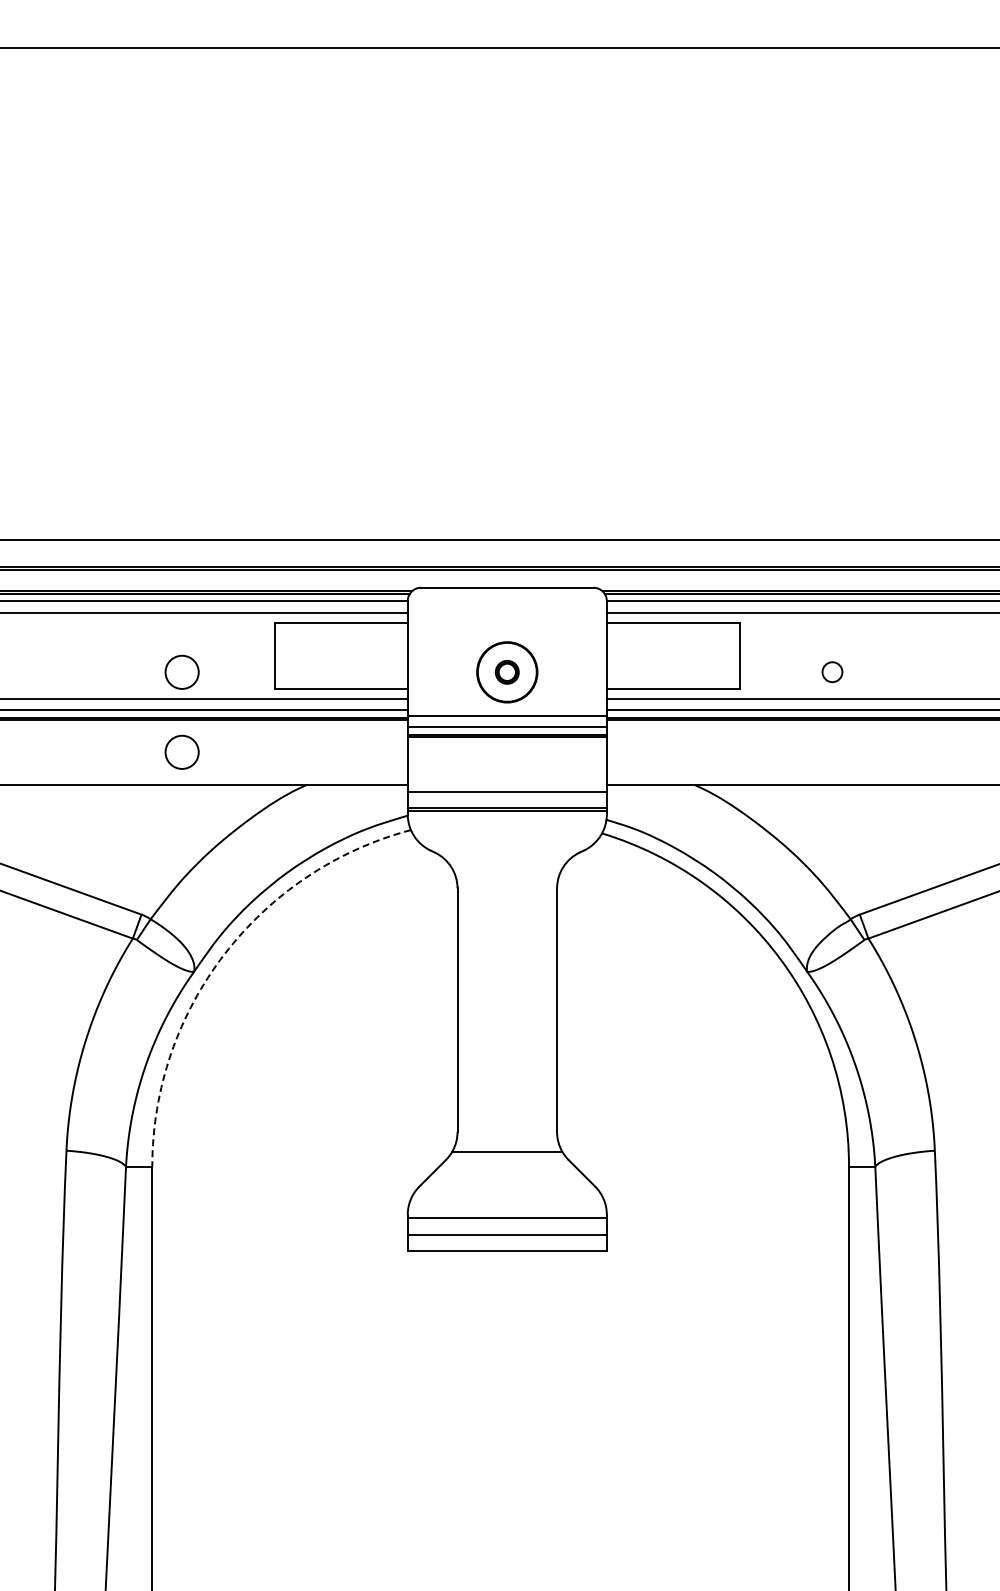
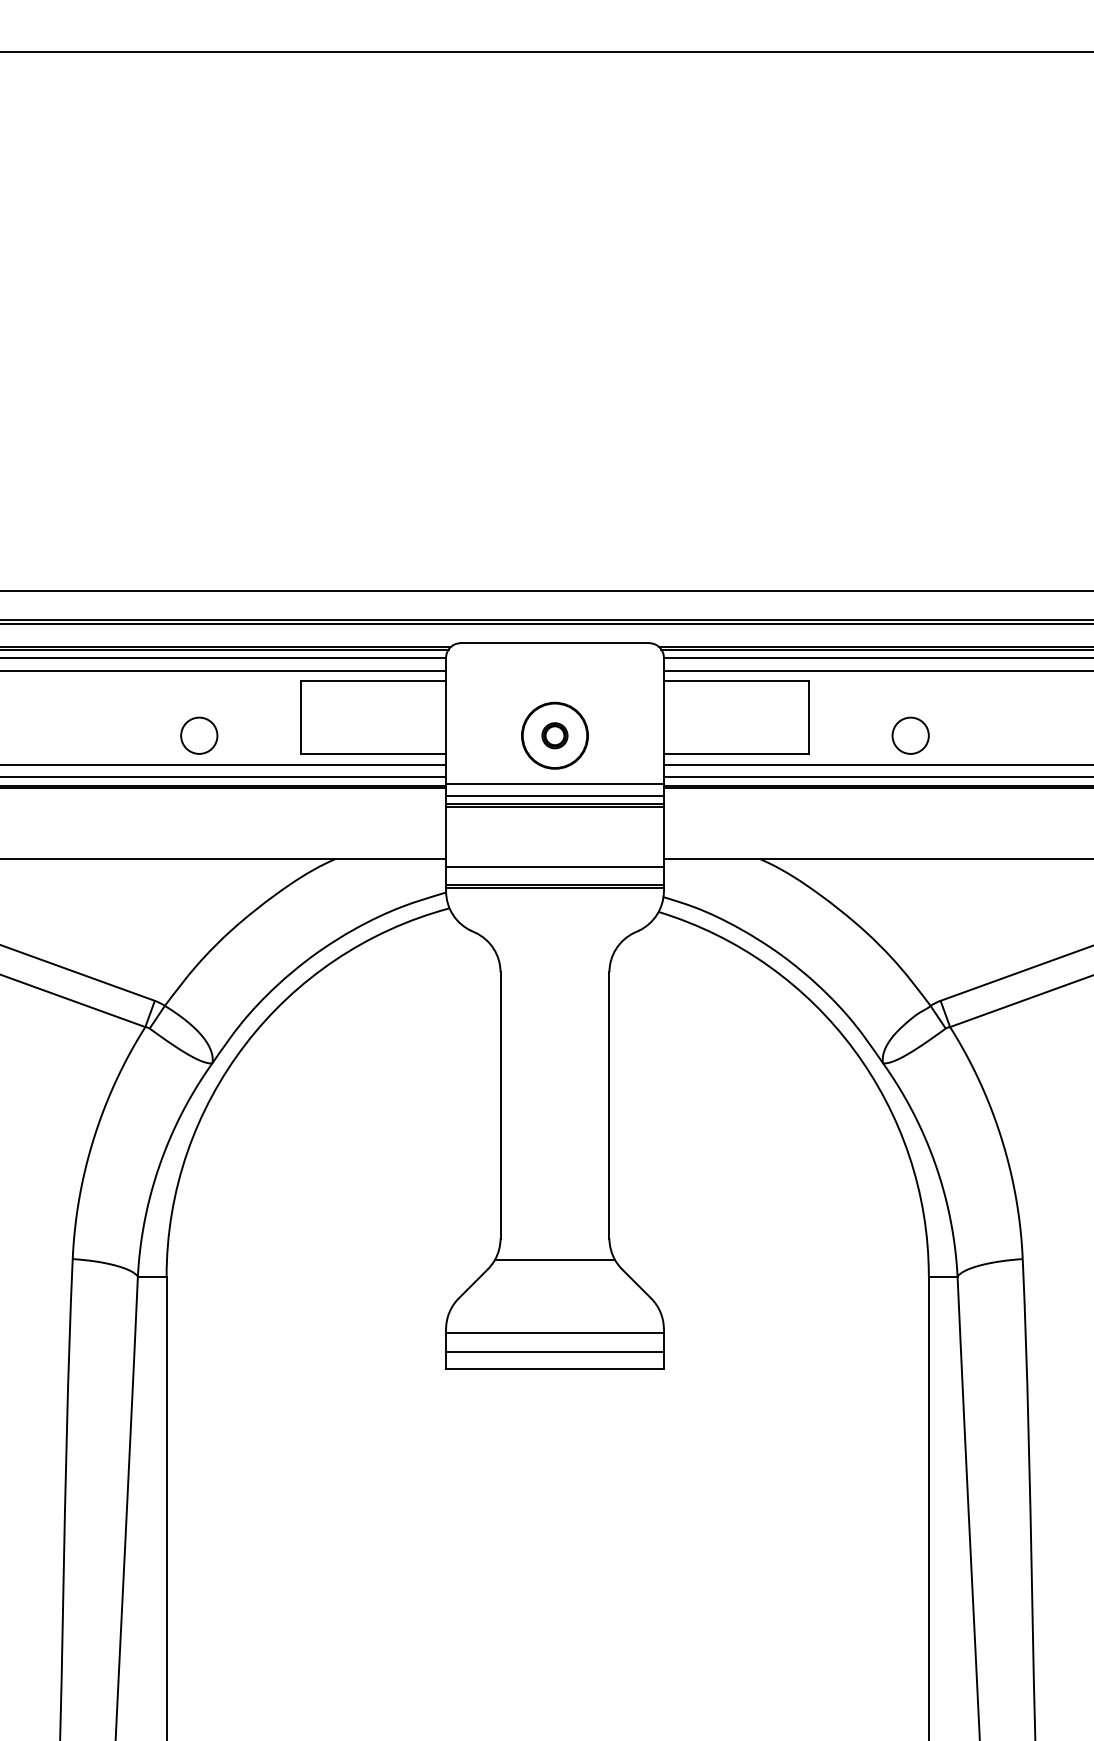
circle: (832, 671) -> (910, 734), size x1.67
circle: (181, 751) -> (198, 822), removed
arc: (224, 954) -> (245, 1044), dashed -> solid

